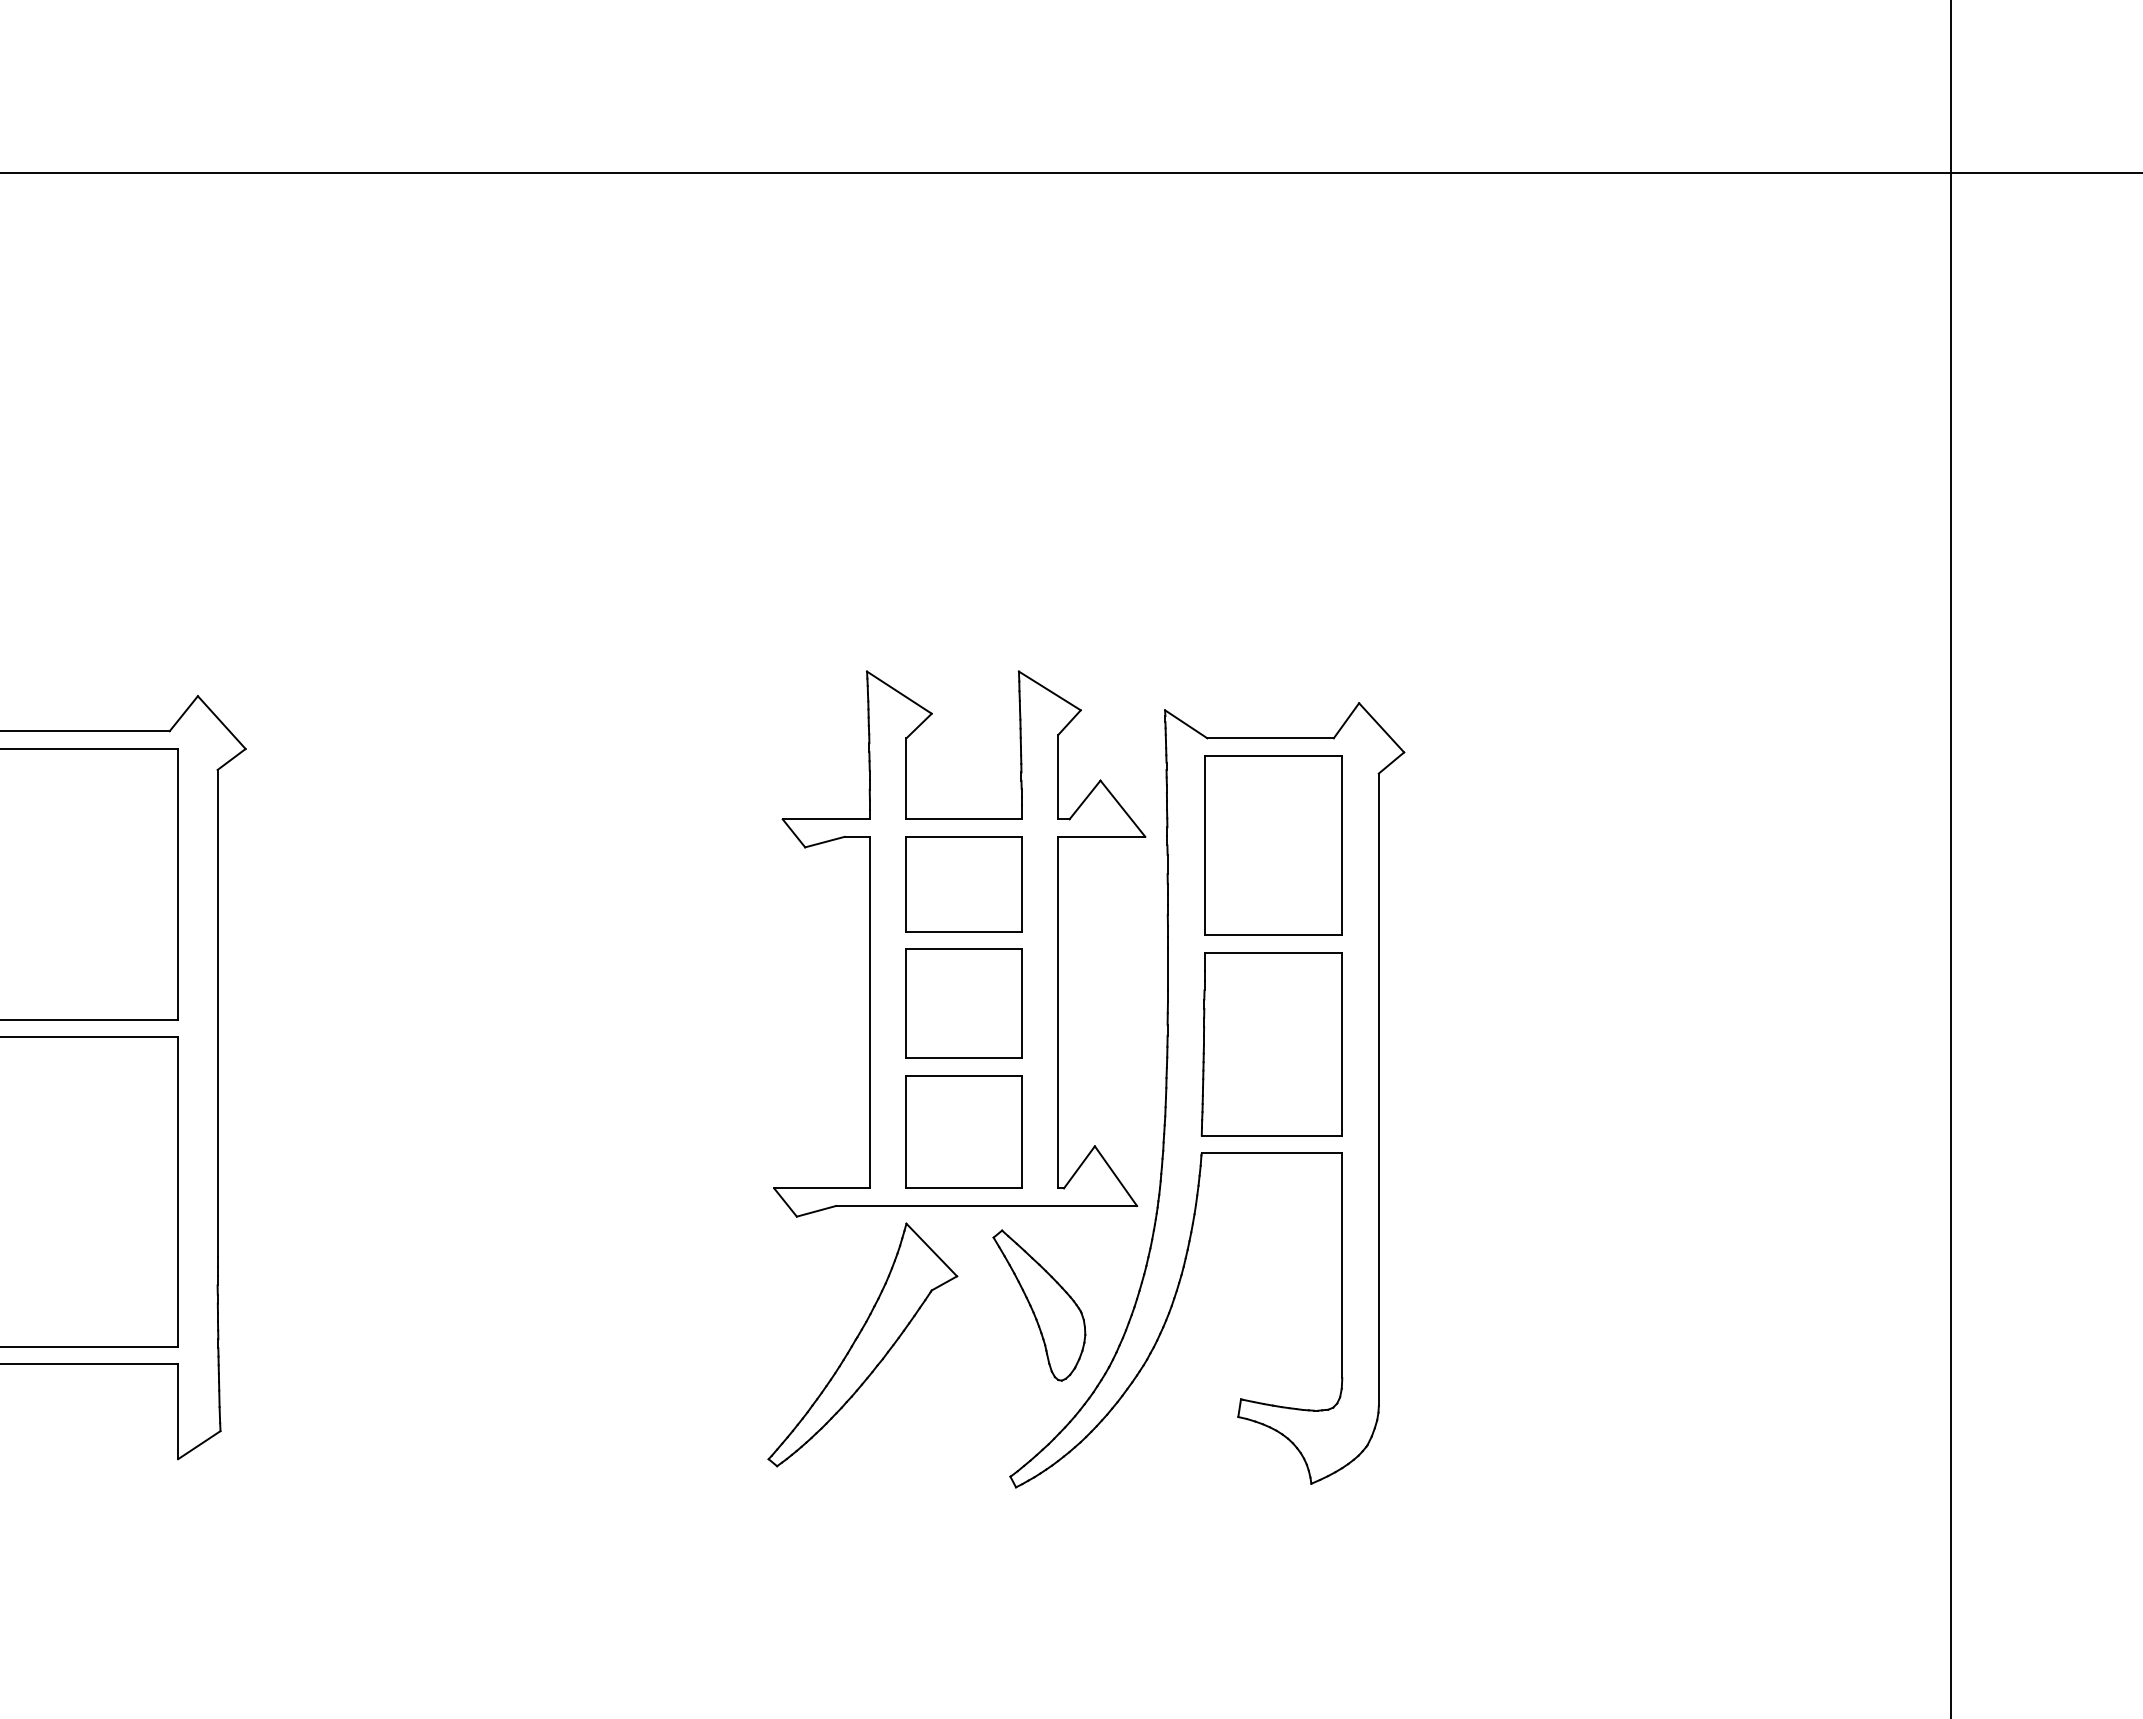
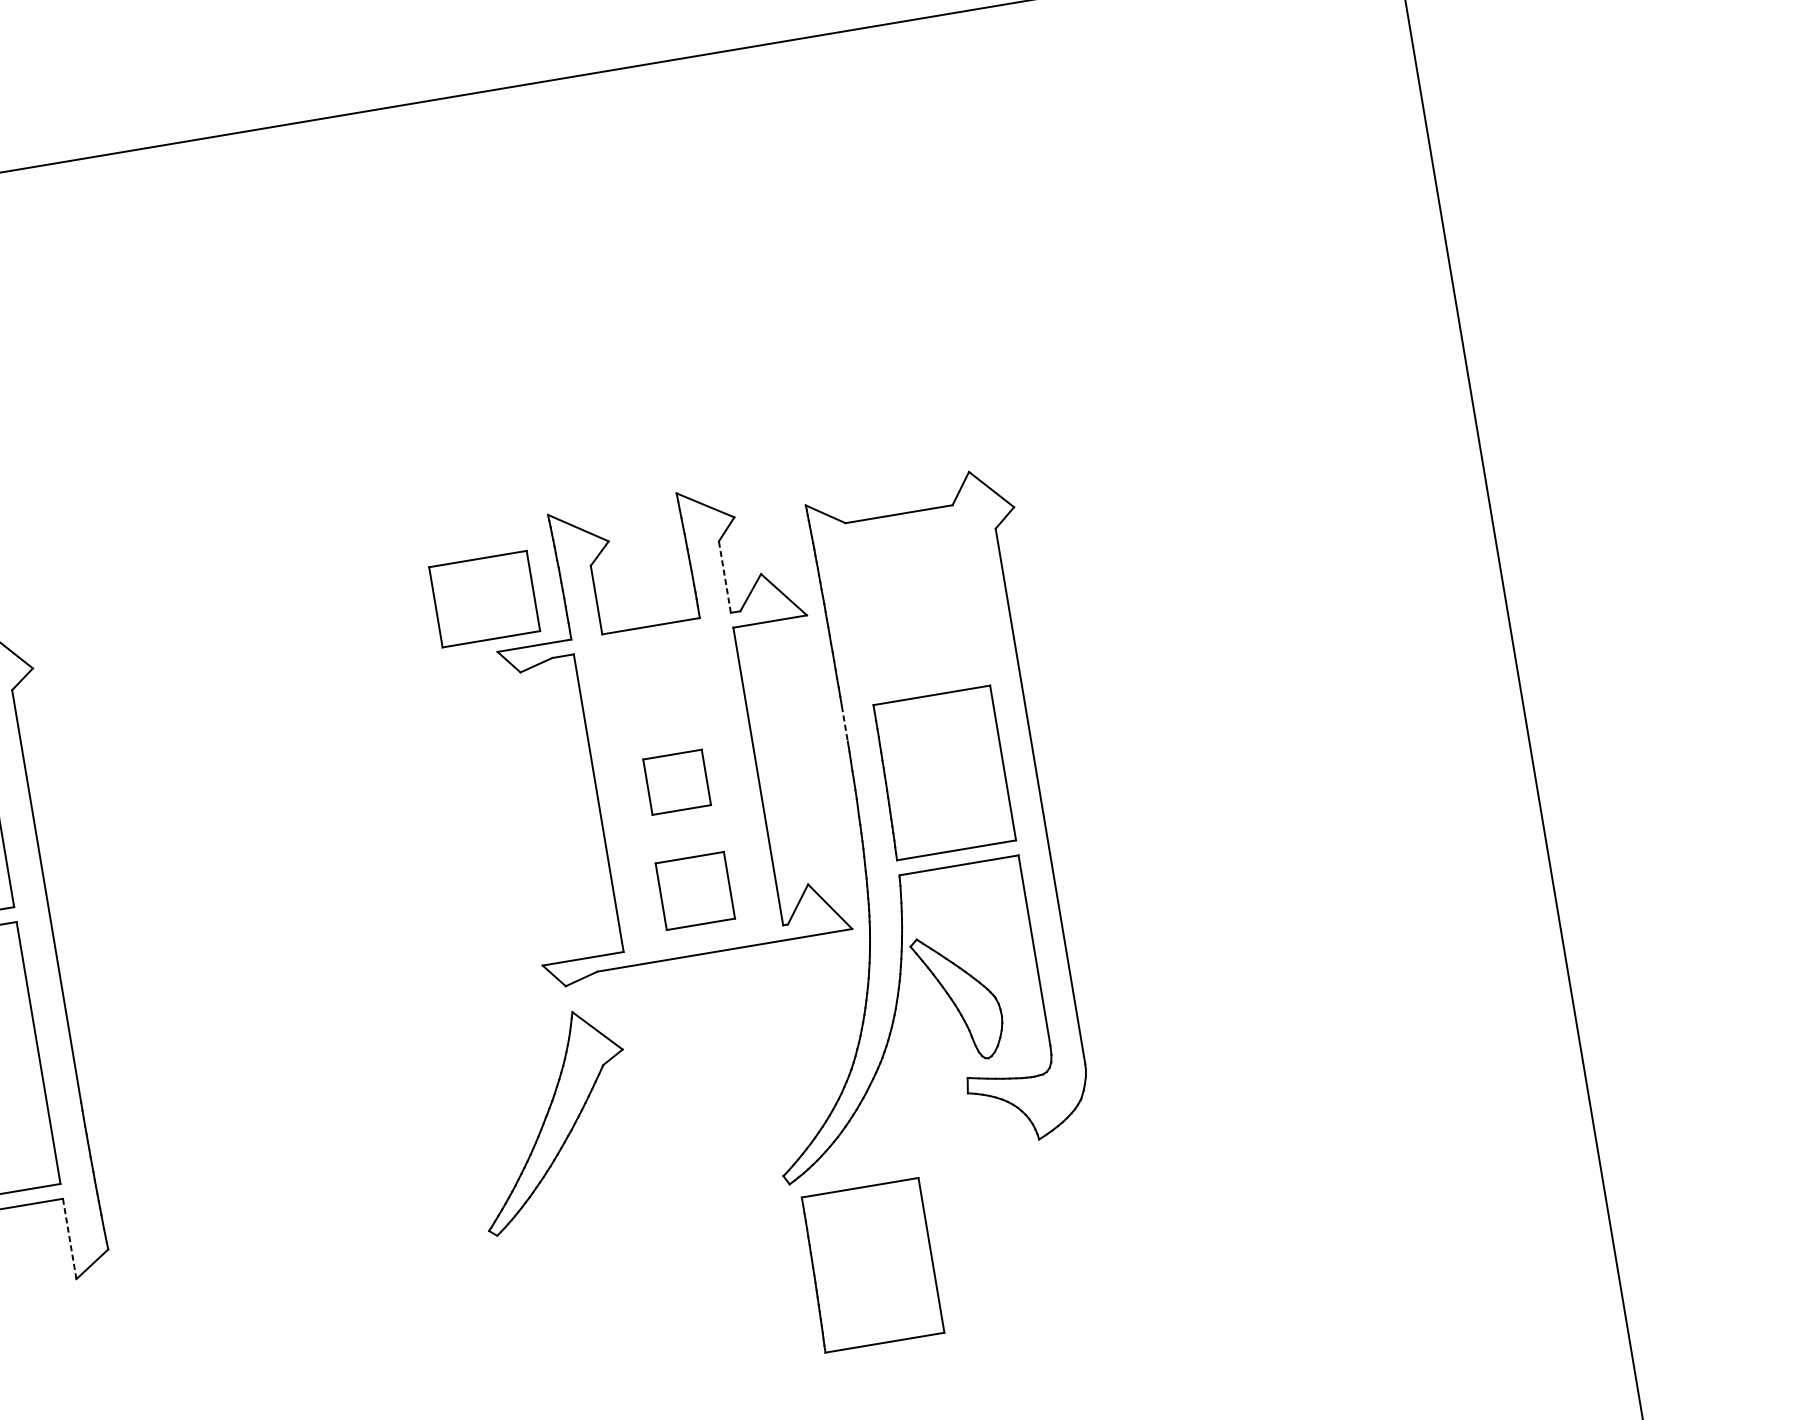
line: (1058, 776) -> (724, 576), solid -> dashed
part: (1273, 845) -> (916, 604), removed
part: (963, 884) -> (484, 599), moved
line: (1167, 968) -> (844, 723), solid -> dashed
part: (963, 1003) -> (676, 782), size x0.6
part: (963, 1131) -> (694, 890), size x0.7
part: (1039, 1305) -> (959, 997), moved
part: (862, 1344) -> (552, 1120), moved
line: (178, 1412) -> (70, 1239), solid -> dashed
part: (1094, 1596) -> (871, 1265), added

